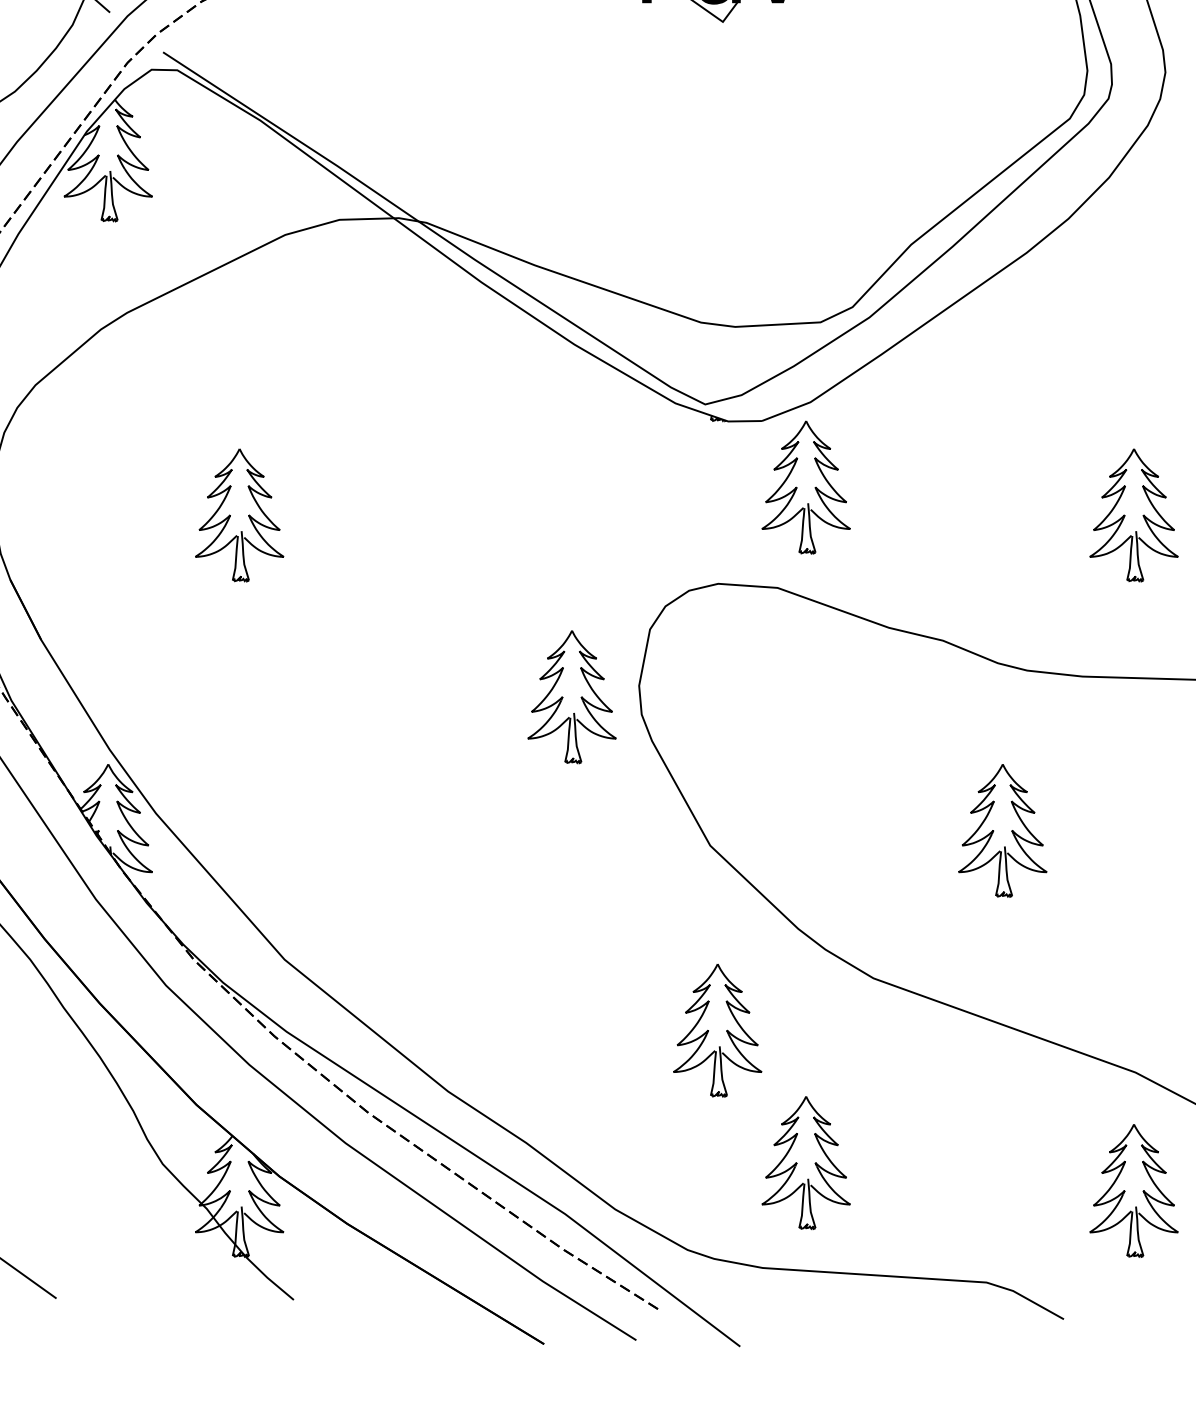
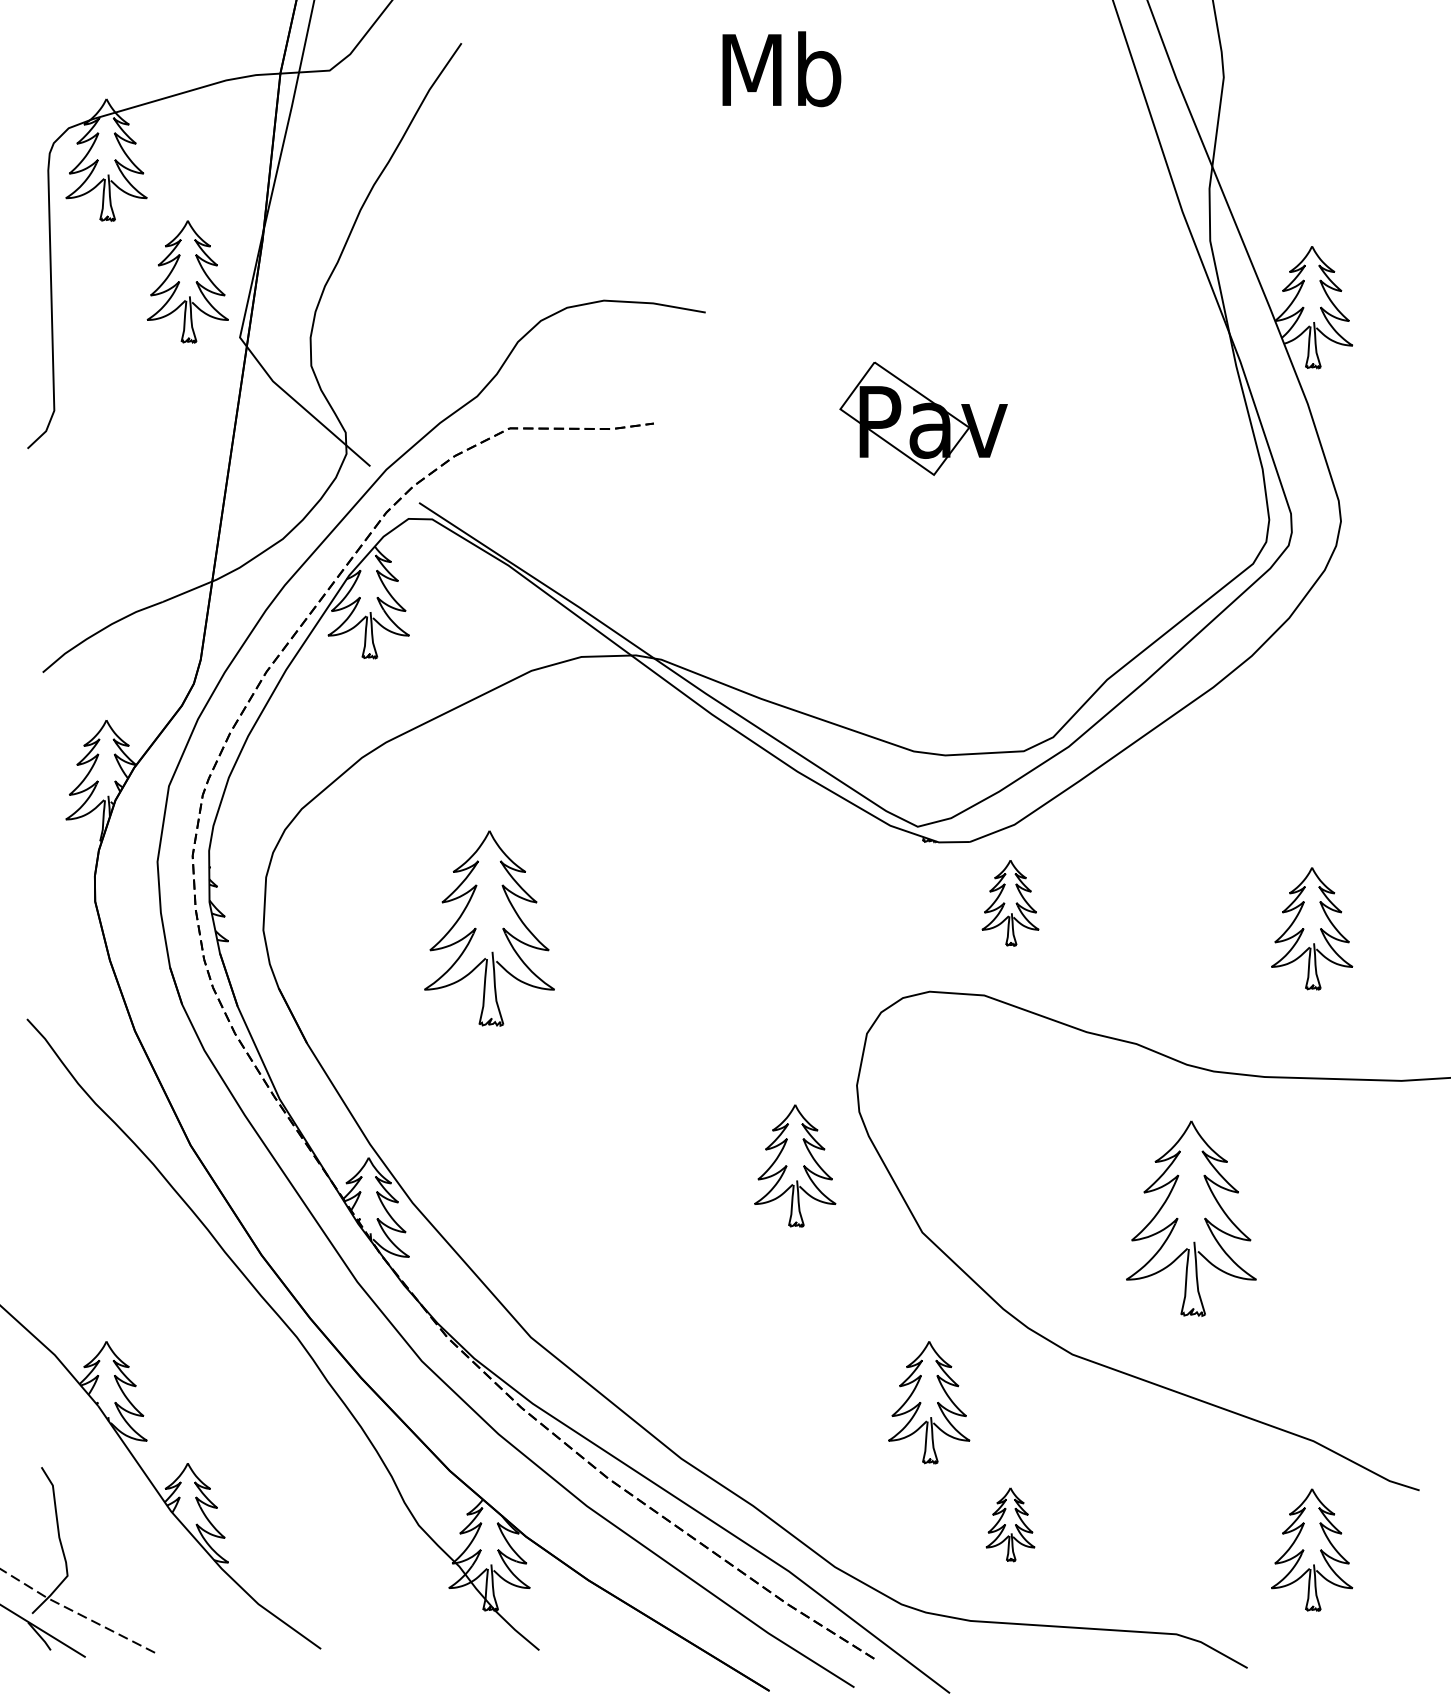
part: (806, 486) -> (1010, 902), size x0.7
part: (239, 515) -> (489, 928), size x1.6
part: (572, 696) -> (795, 1165), moved
part: (1002, 830) -> (1191, 1218), size x1.6
part: (806, 1163) -> (1010, 1524), size x0.6

